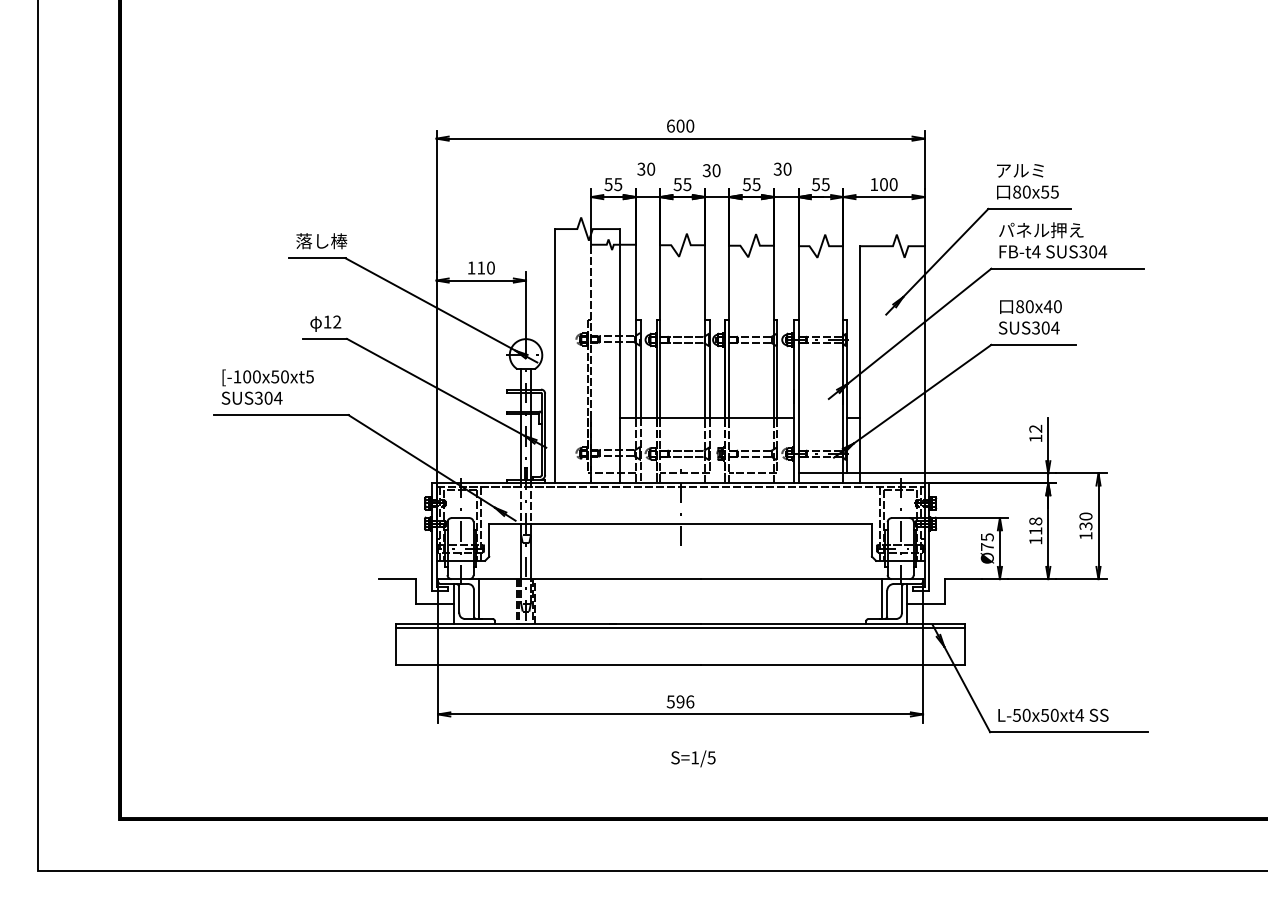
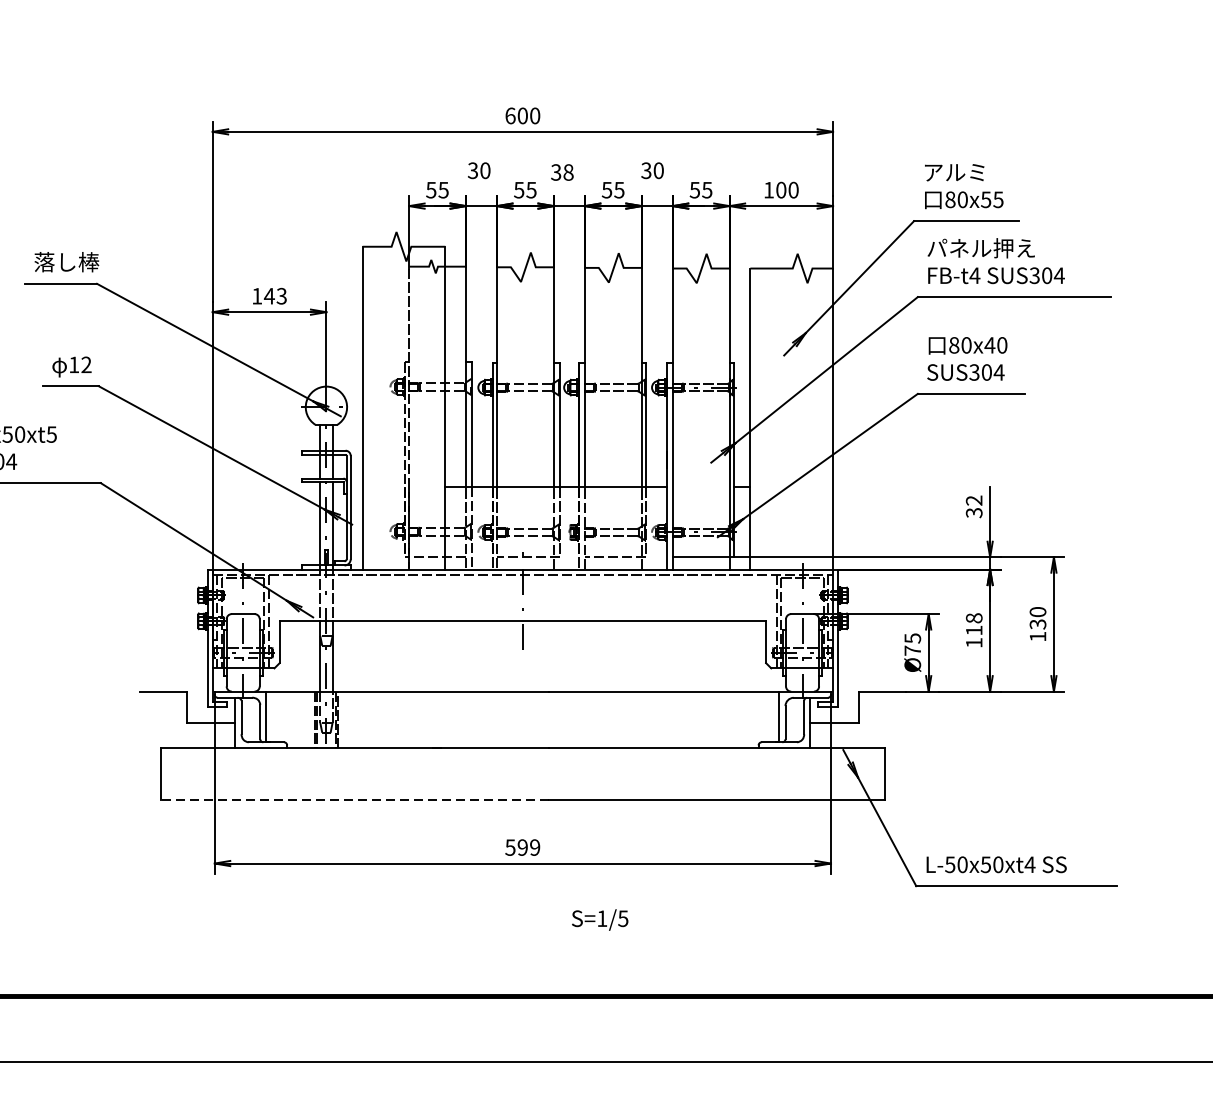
text: (716, 170) -> (568, 172), 30 -> 38
text: (485, 267) -> (274, 295), 110 -> 143
text: (1035, 438) -> (973, 512), 12 -> 32
line: (680, 627) -> (522, 753), removed
line: (548, 664) -> (354, 800), solid -> dashed
text: (690, 701) -> (535, 847), 596 -> 599
text: (693, 758) -> (600, 919), moved

